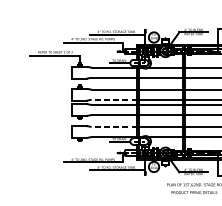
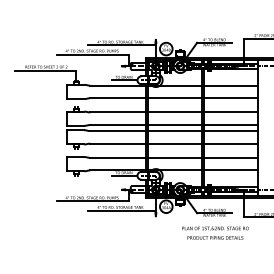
line: (114, 100) -> (118, 125), dashed -> solid
line: (114, 126) -> (118, 157), dashed -> solid

